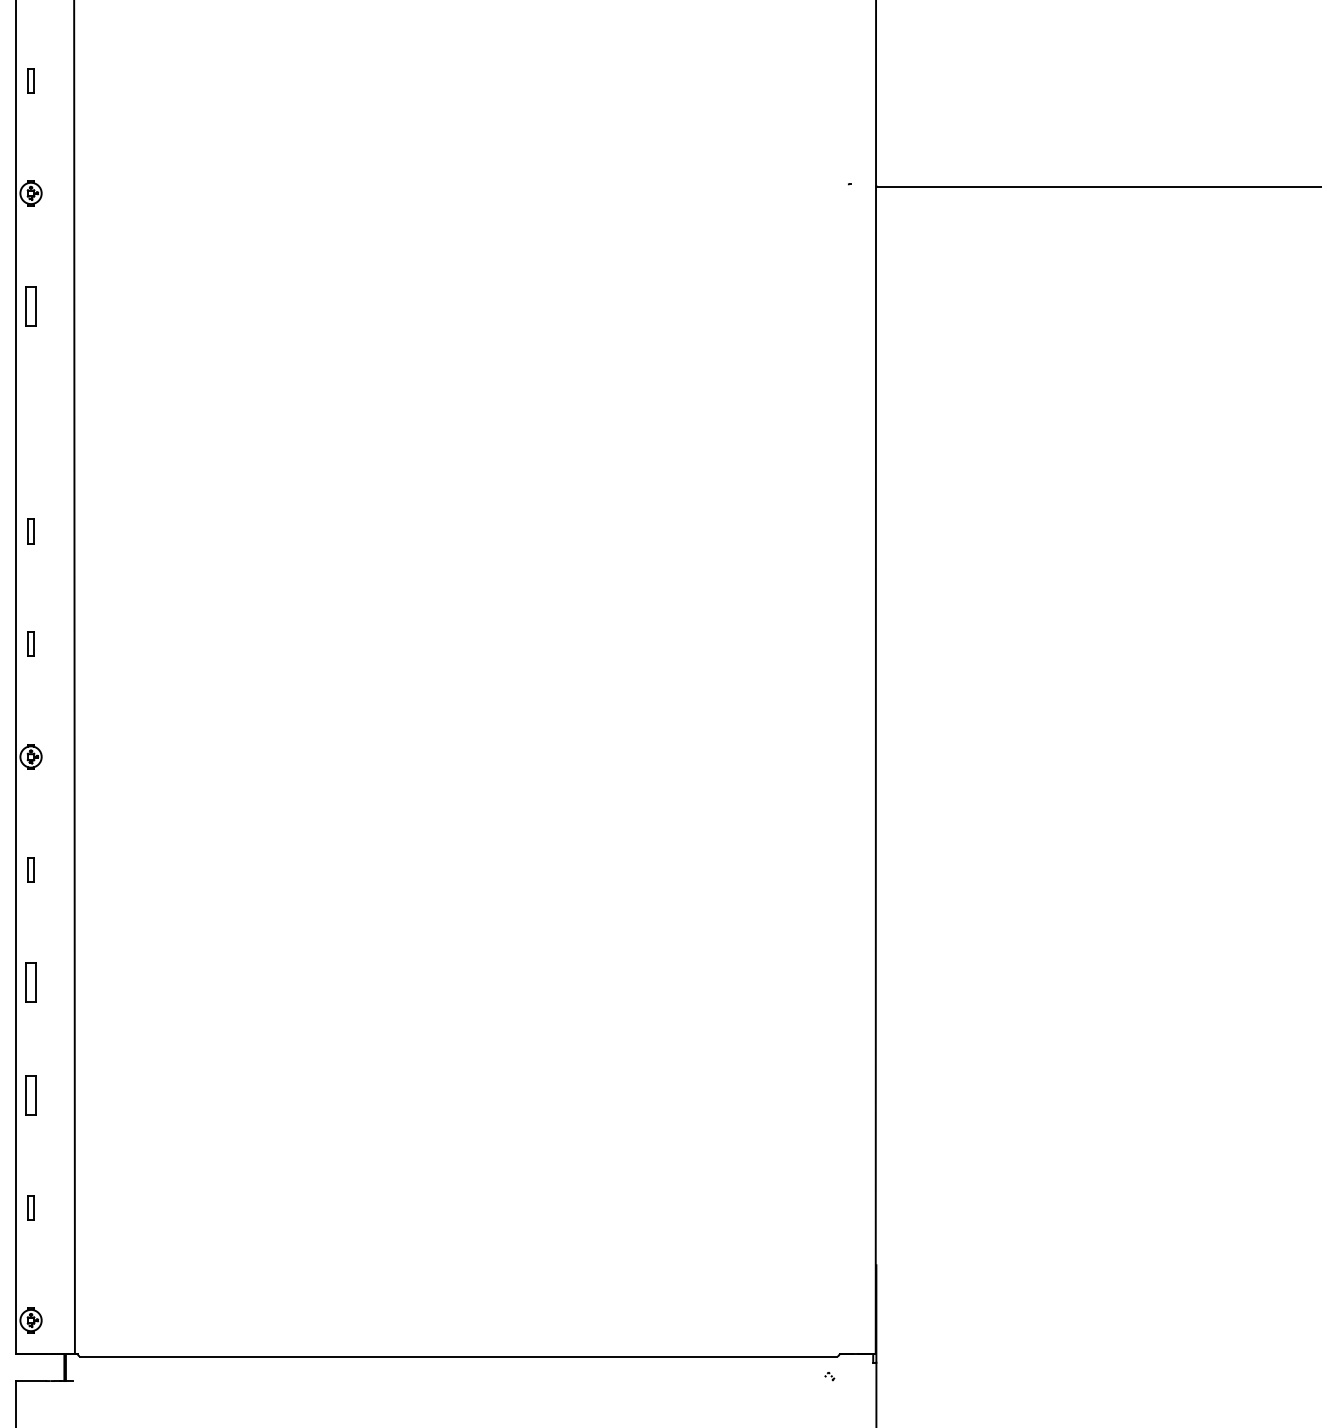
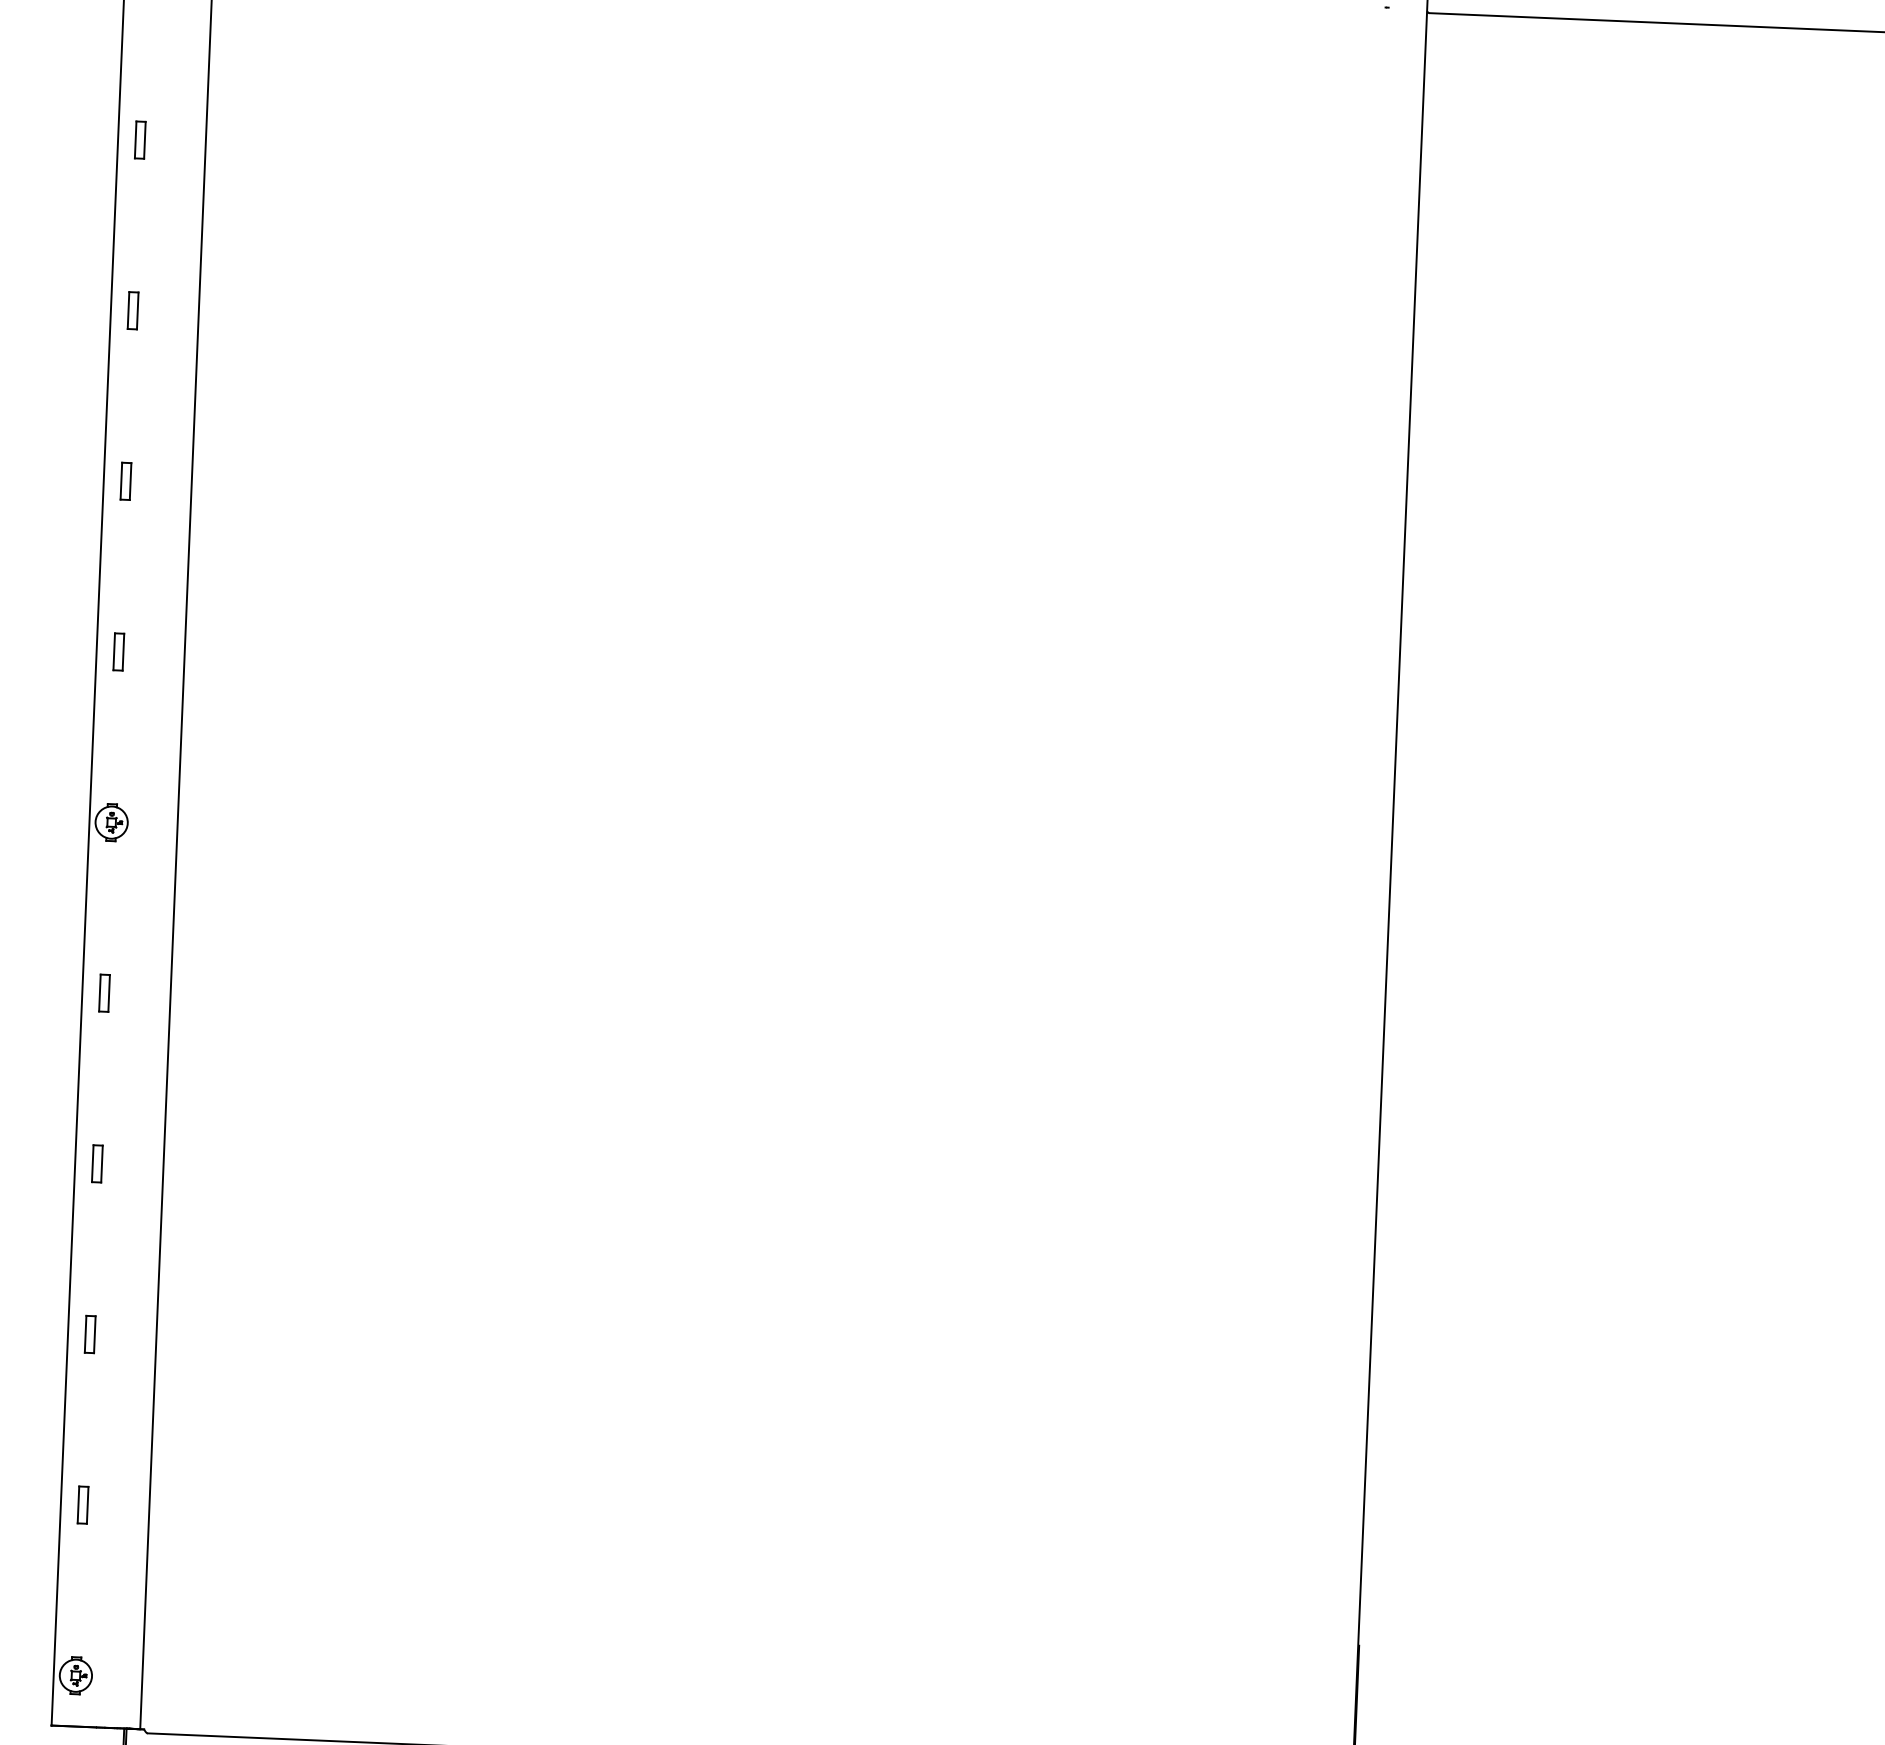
part: (30, 305) -> (139, 139), size x0.62
part: (30, 418) -> (132, 310), added
part: (30, 982) -> (96, 1163), size x0.62
part: (30, 1094) -> (89, 1333), size x0.62

